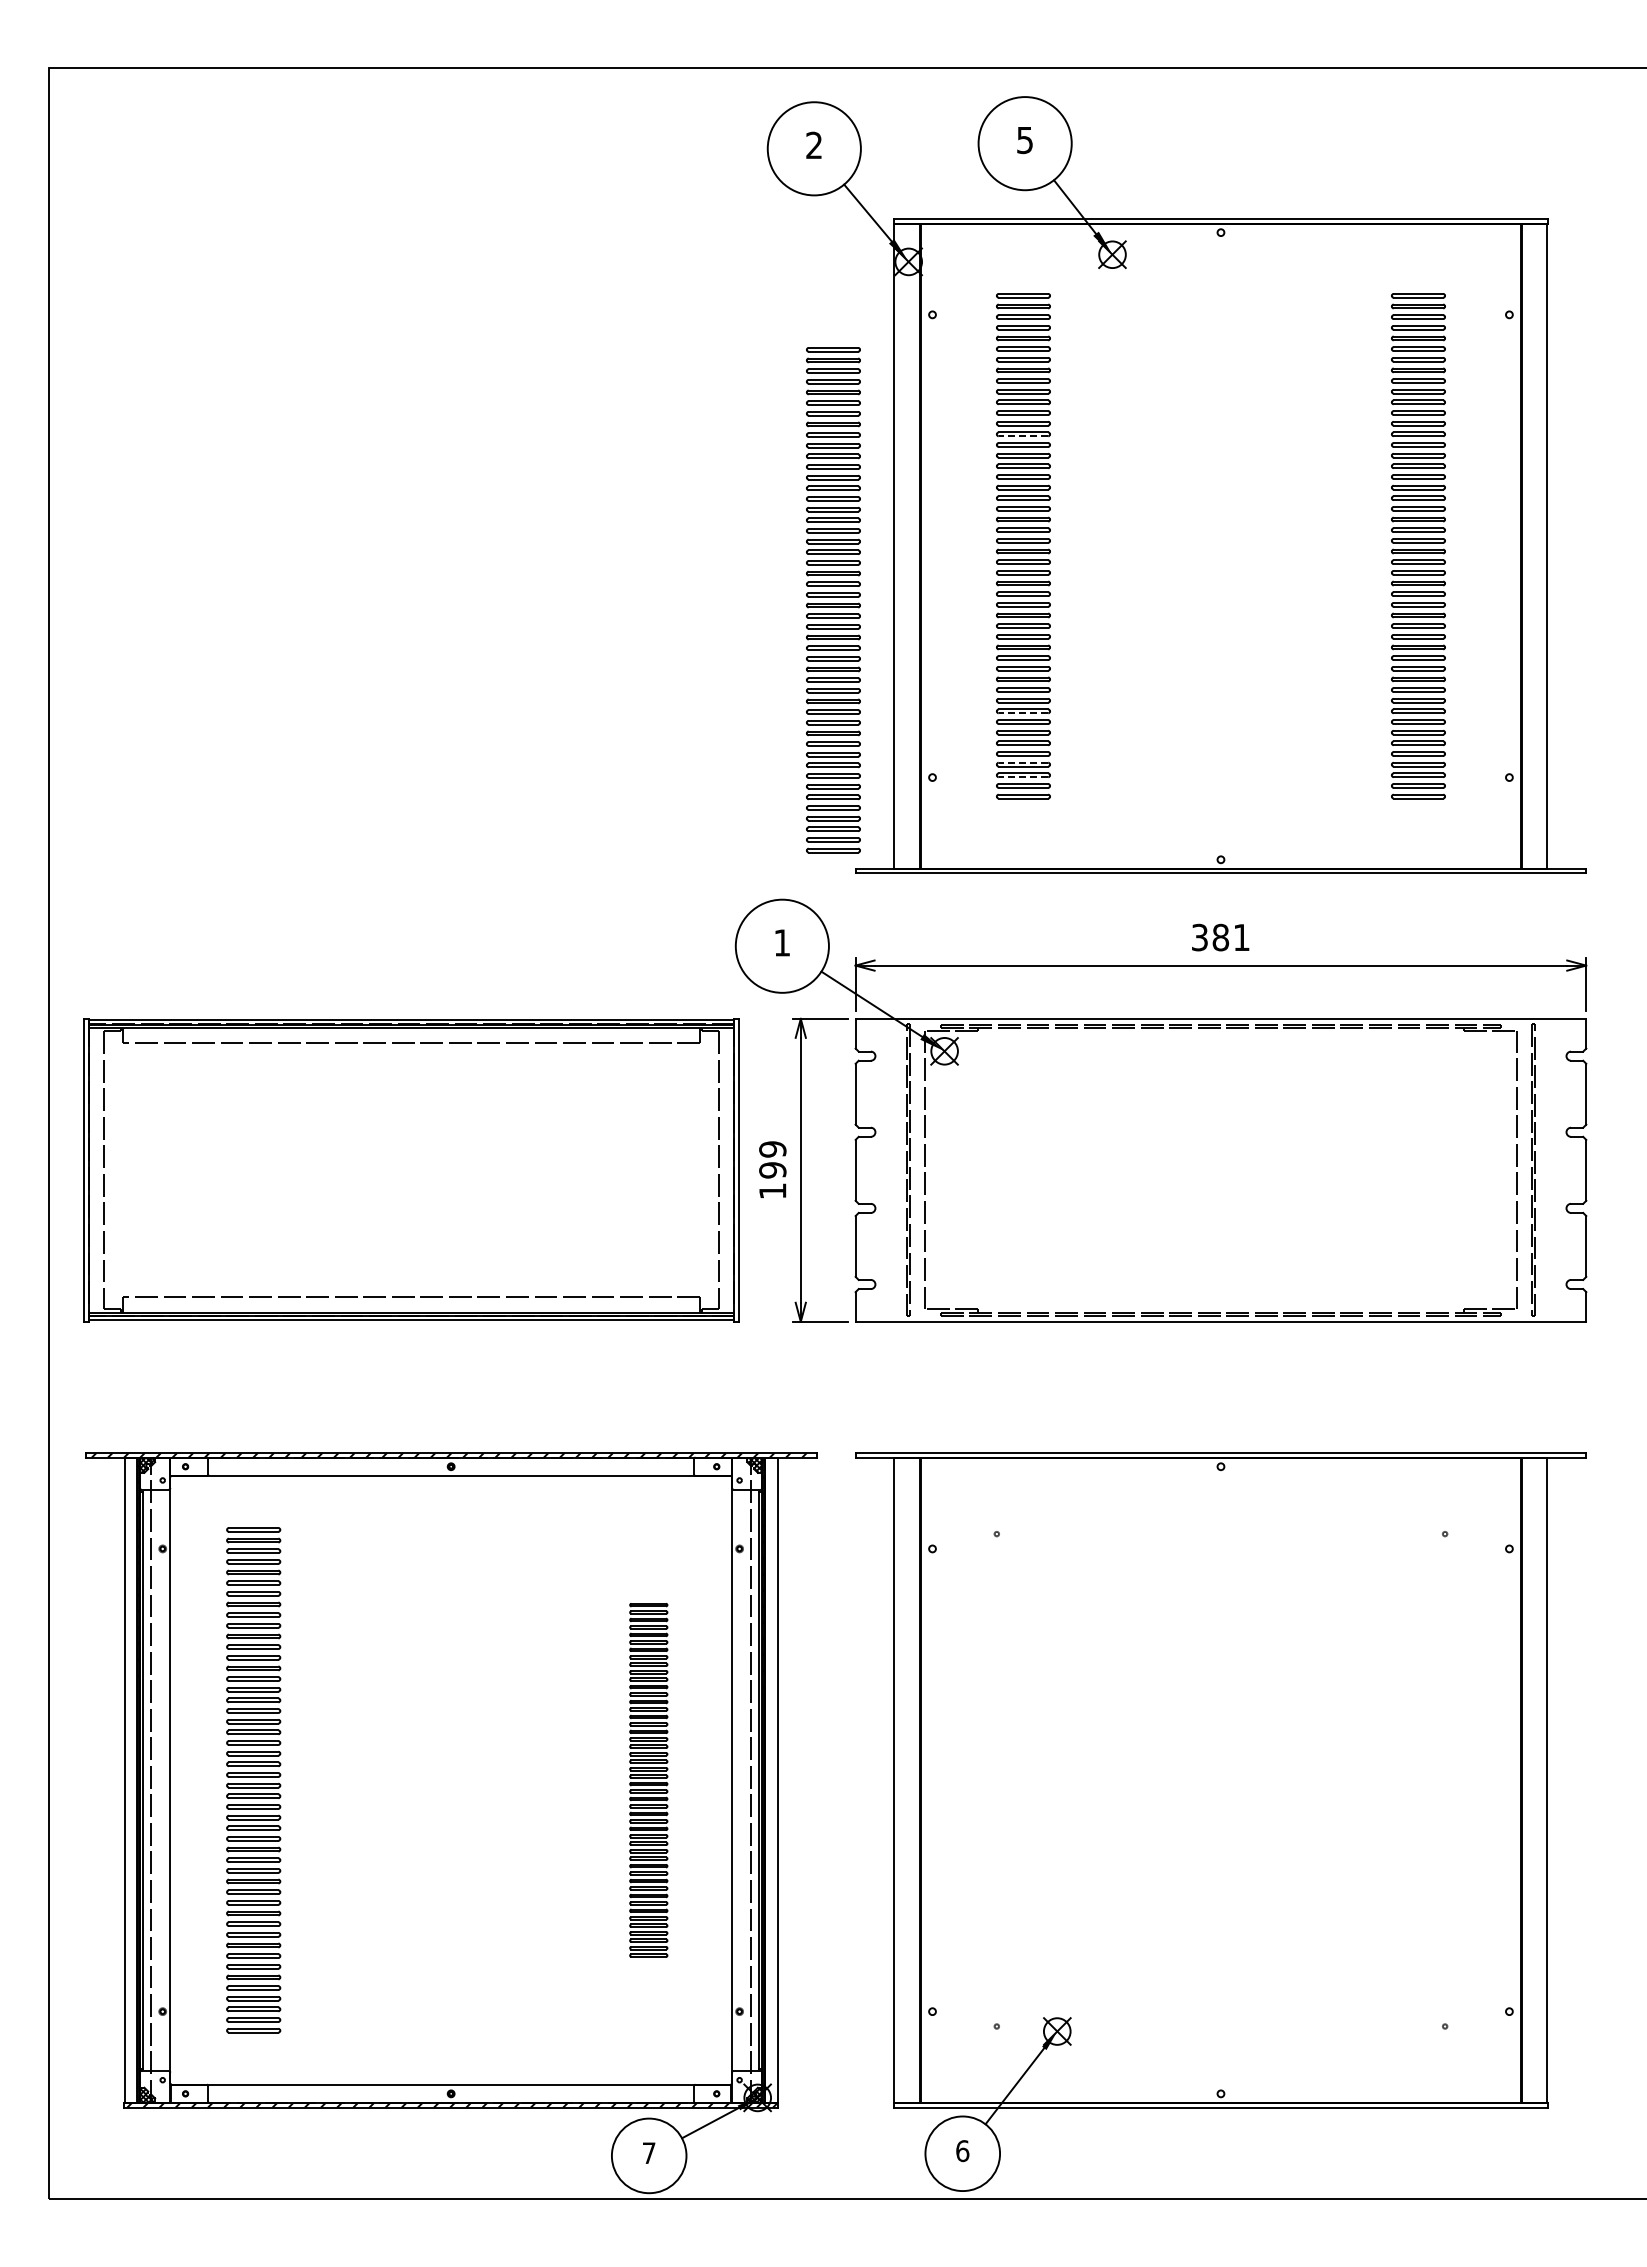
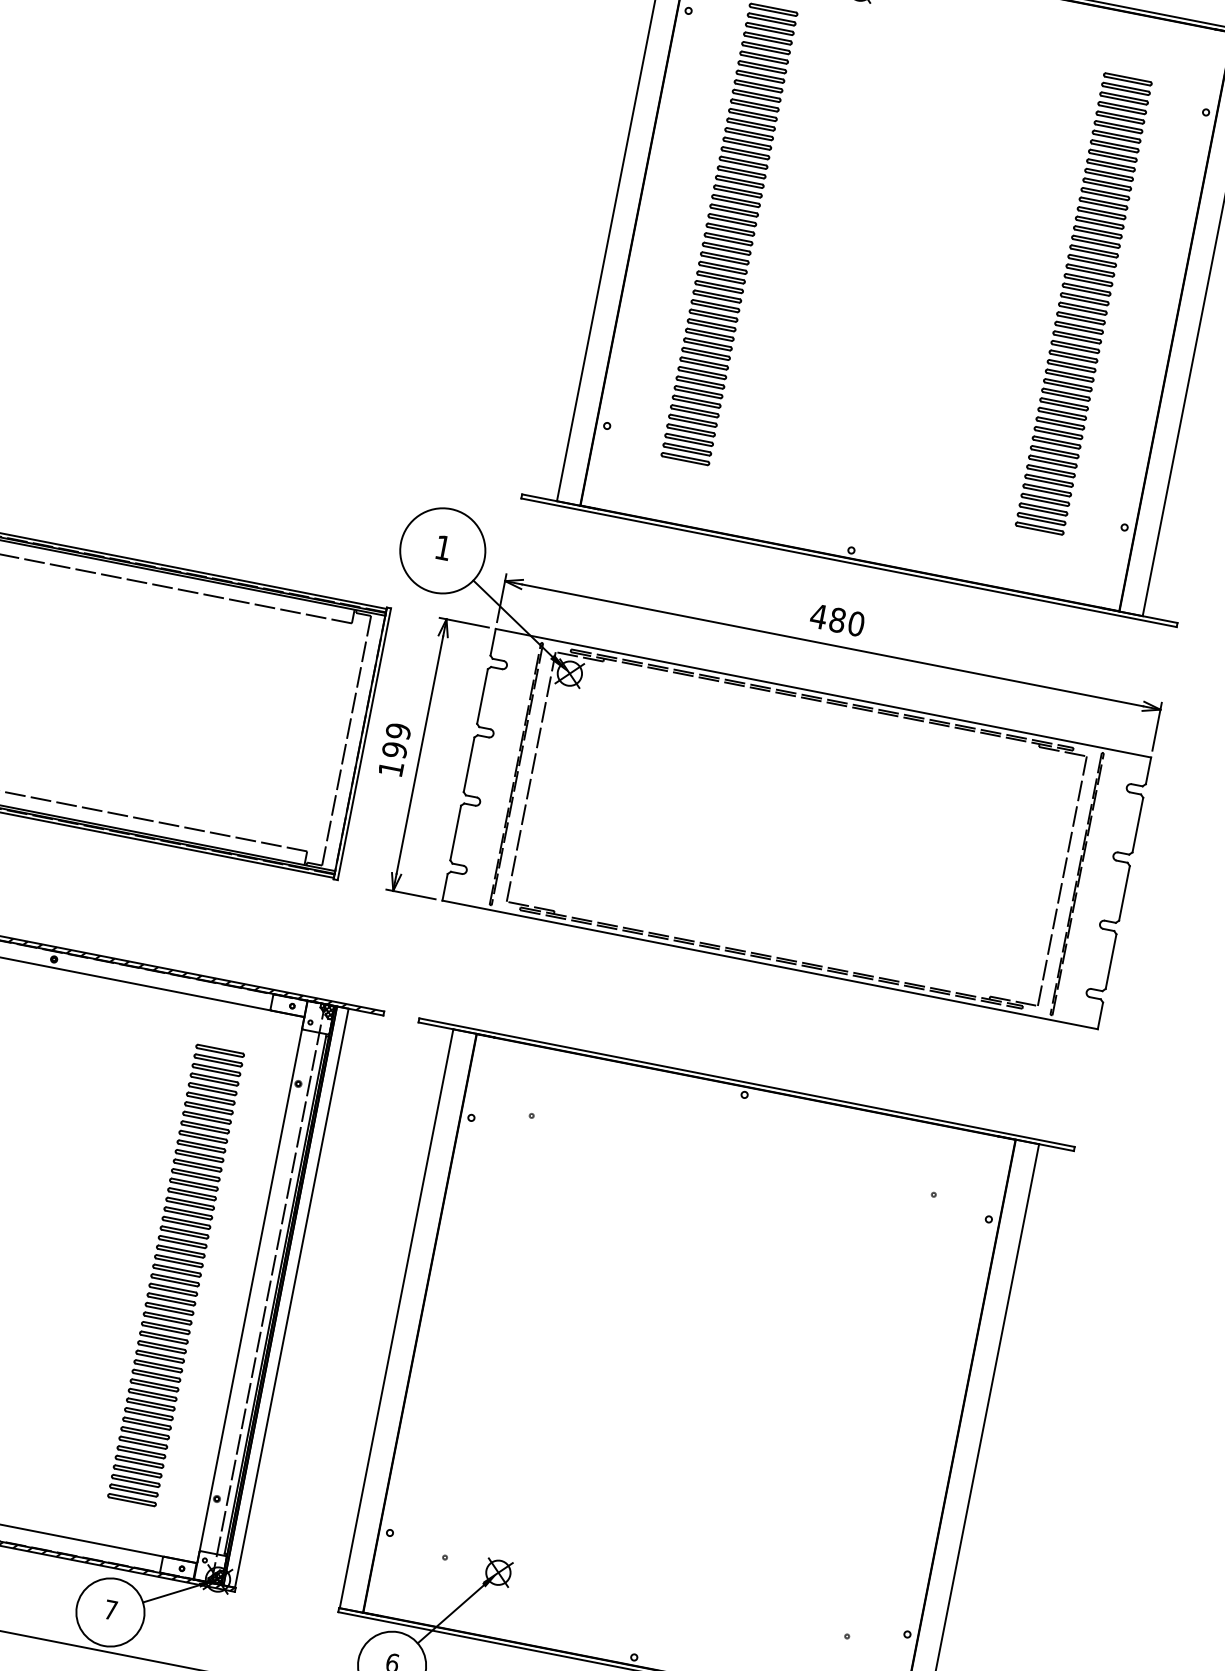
line: (1023, 436) -> (748, 136), dashed -> solid
part: (833, 600) -> (549, 249), removed
line: (1023, 713) -> (700, 384), dashed -> solid
line: (1023, 762) -> (691, 428), dashed -> solid
line: (1023, 777) -> (688, 441), dashed -> solid
text: (1220, 937) -> (837, 620), 381 -> 480
part: (648, 1780) -> (175, 1275), size x1.43

